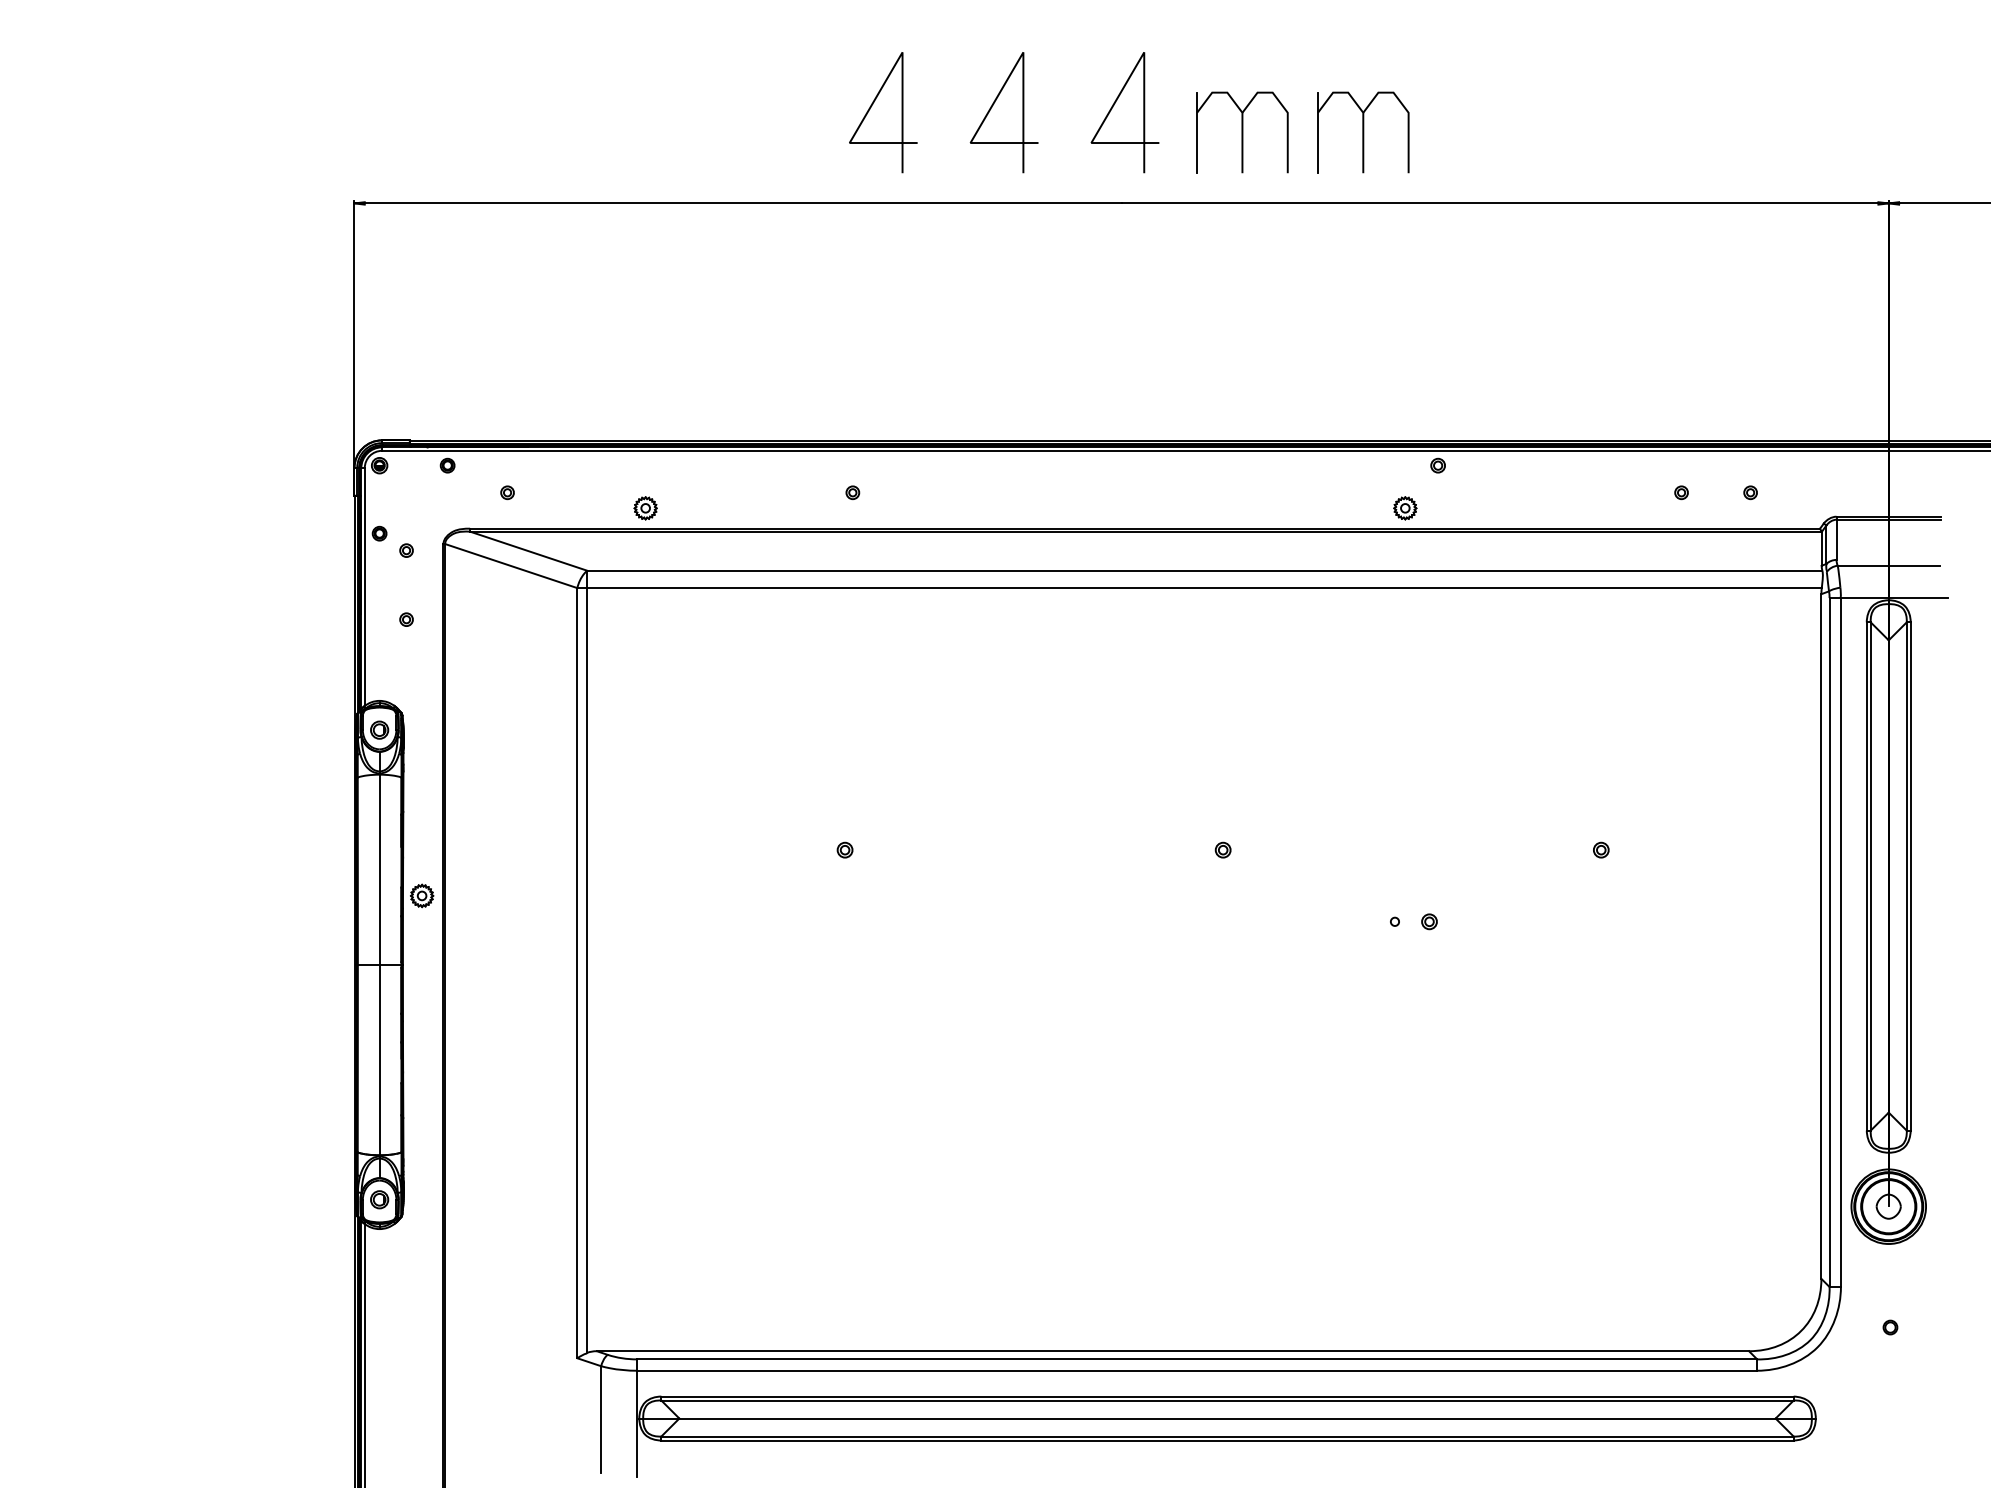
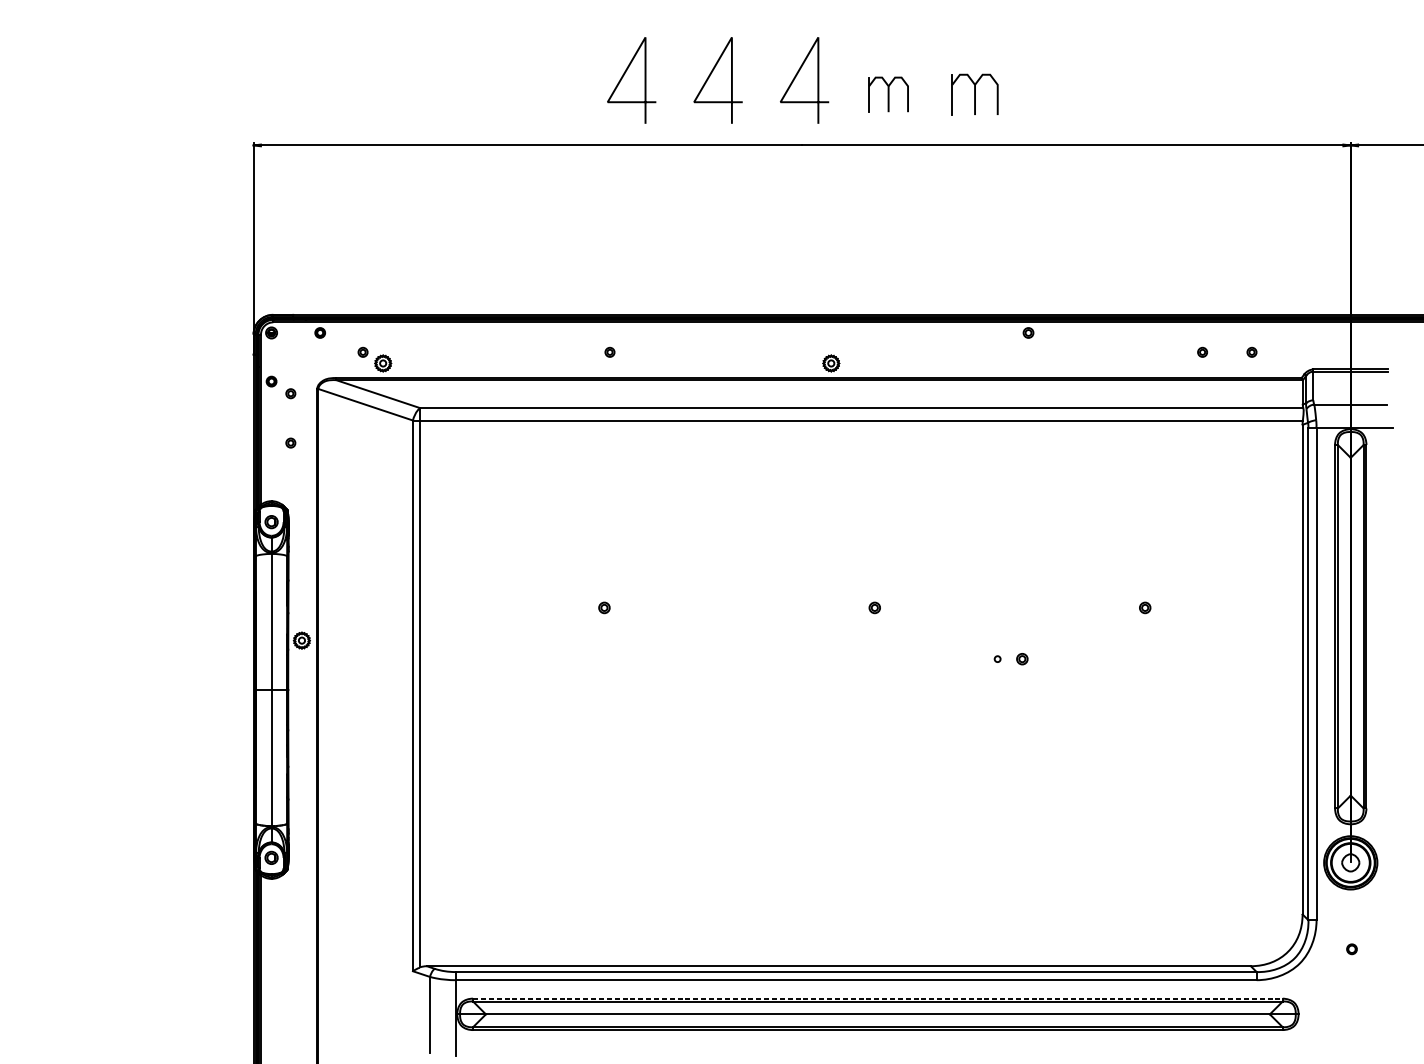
part: (1242, 132) -> (888, 94), size x0.6
part: (1363, 132) -> (975, 94), size x0.7
part: (645, 508) -> (383, 363), moved
part: (1405, 508) -> (831, 363), moved
line: (1228, 1396) -> (878, 998), solid -> dashed

